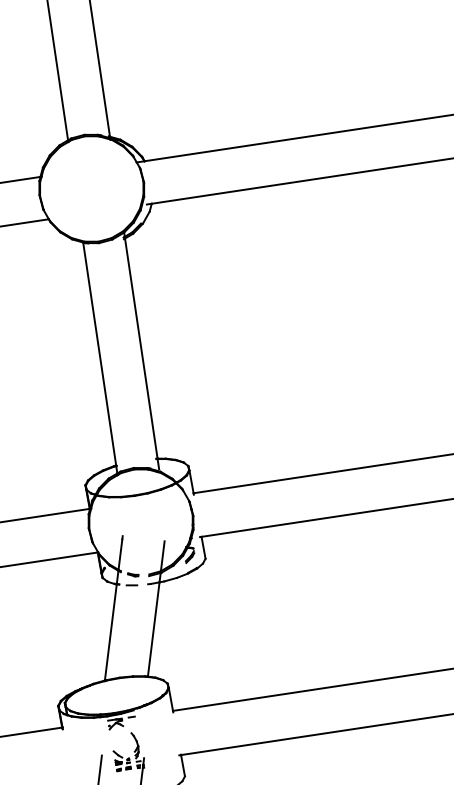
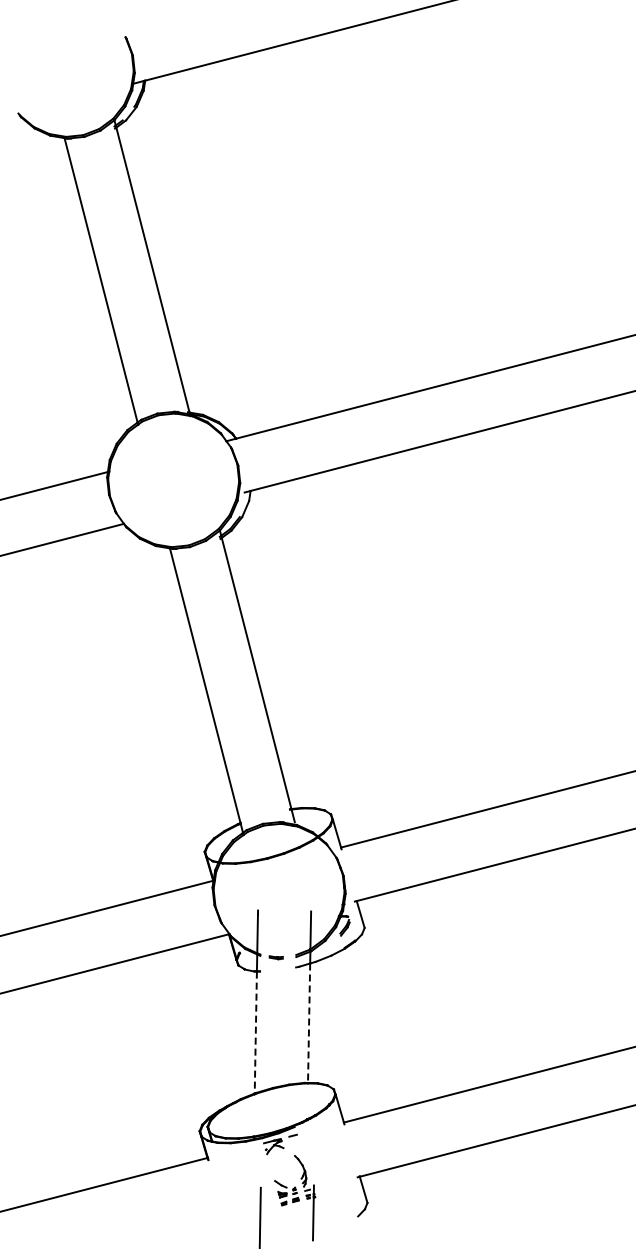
line: (131, 584) -> (275, 970), removed
line: (154, 629) -> (309, 1023), solid -> dashed
line: (110, 632) -> (255, 1032), solid -> dashed

